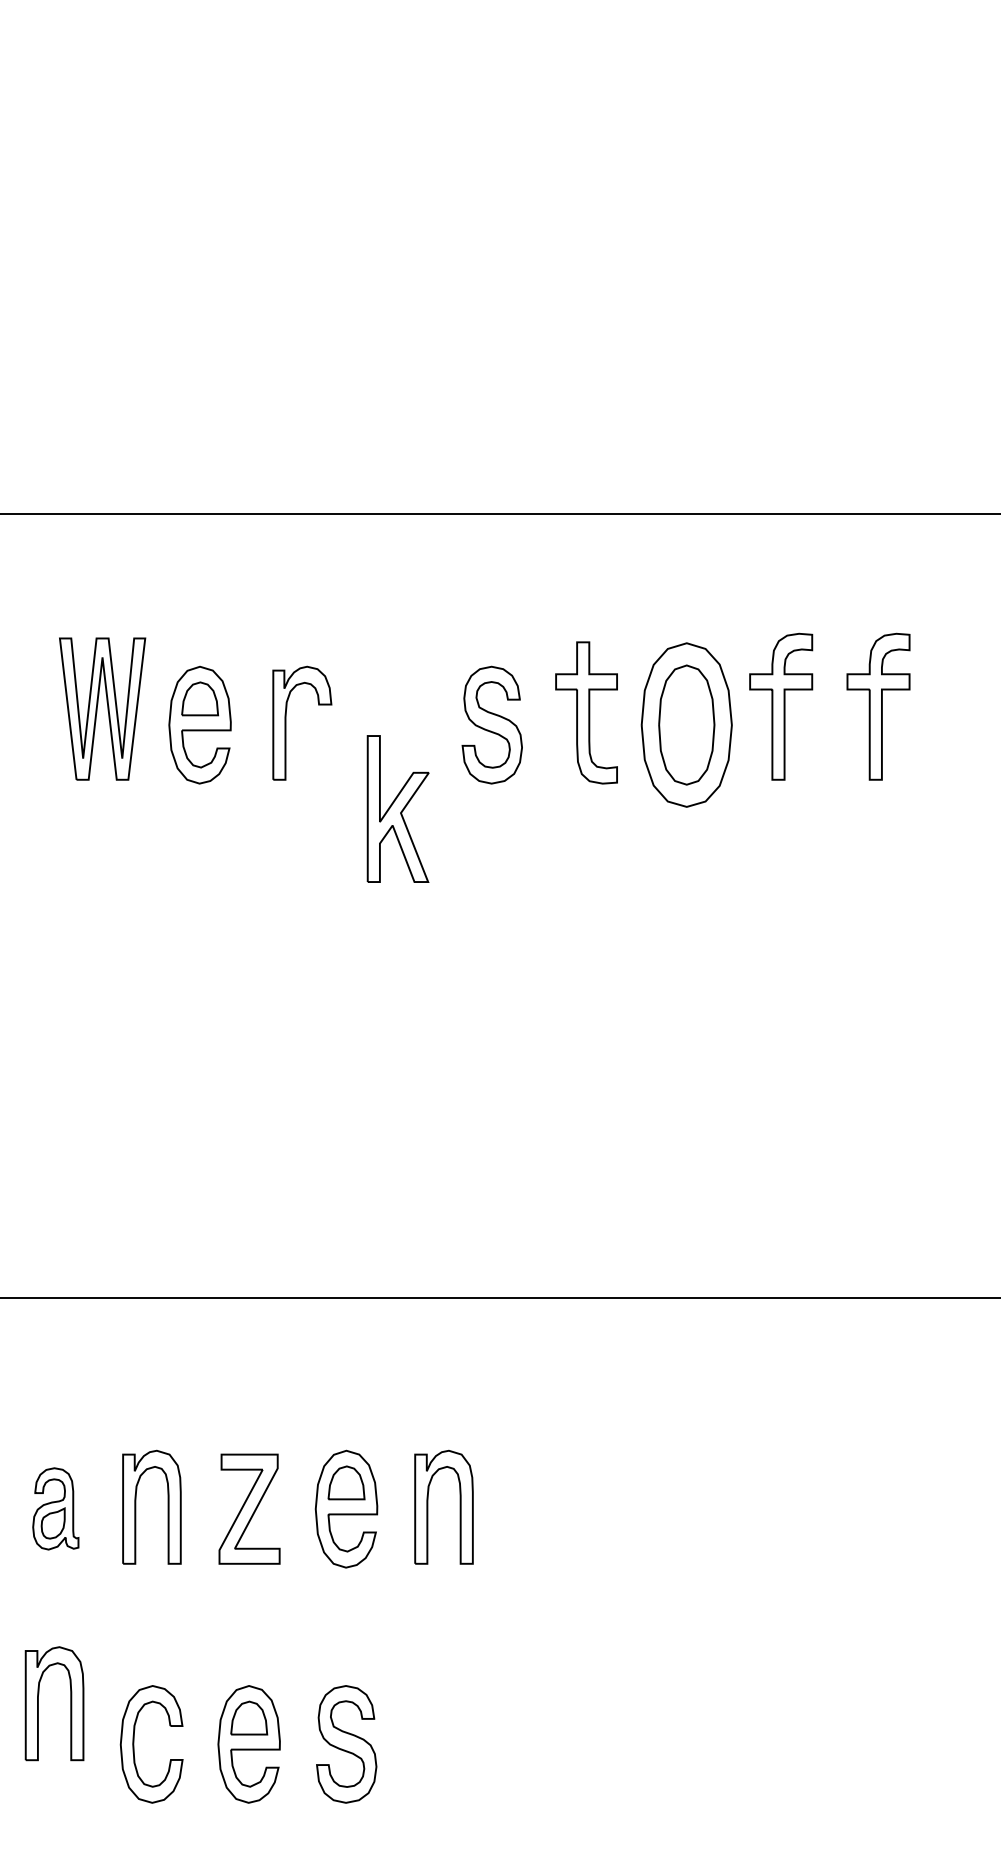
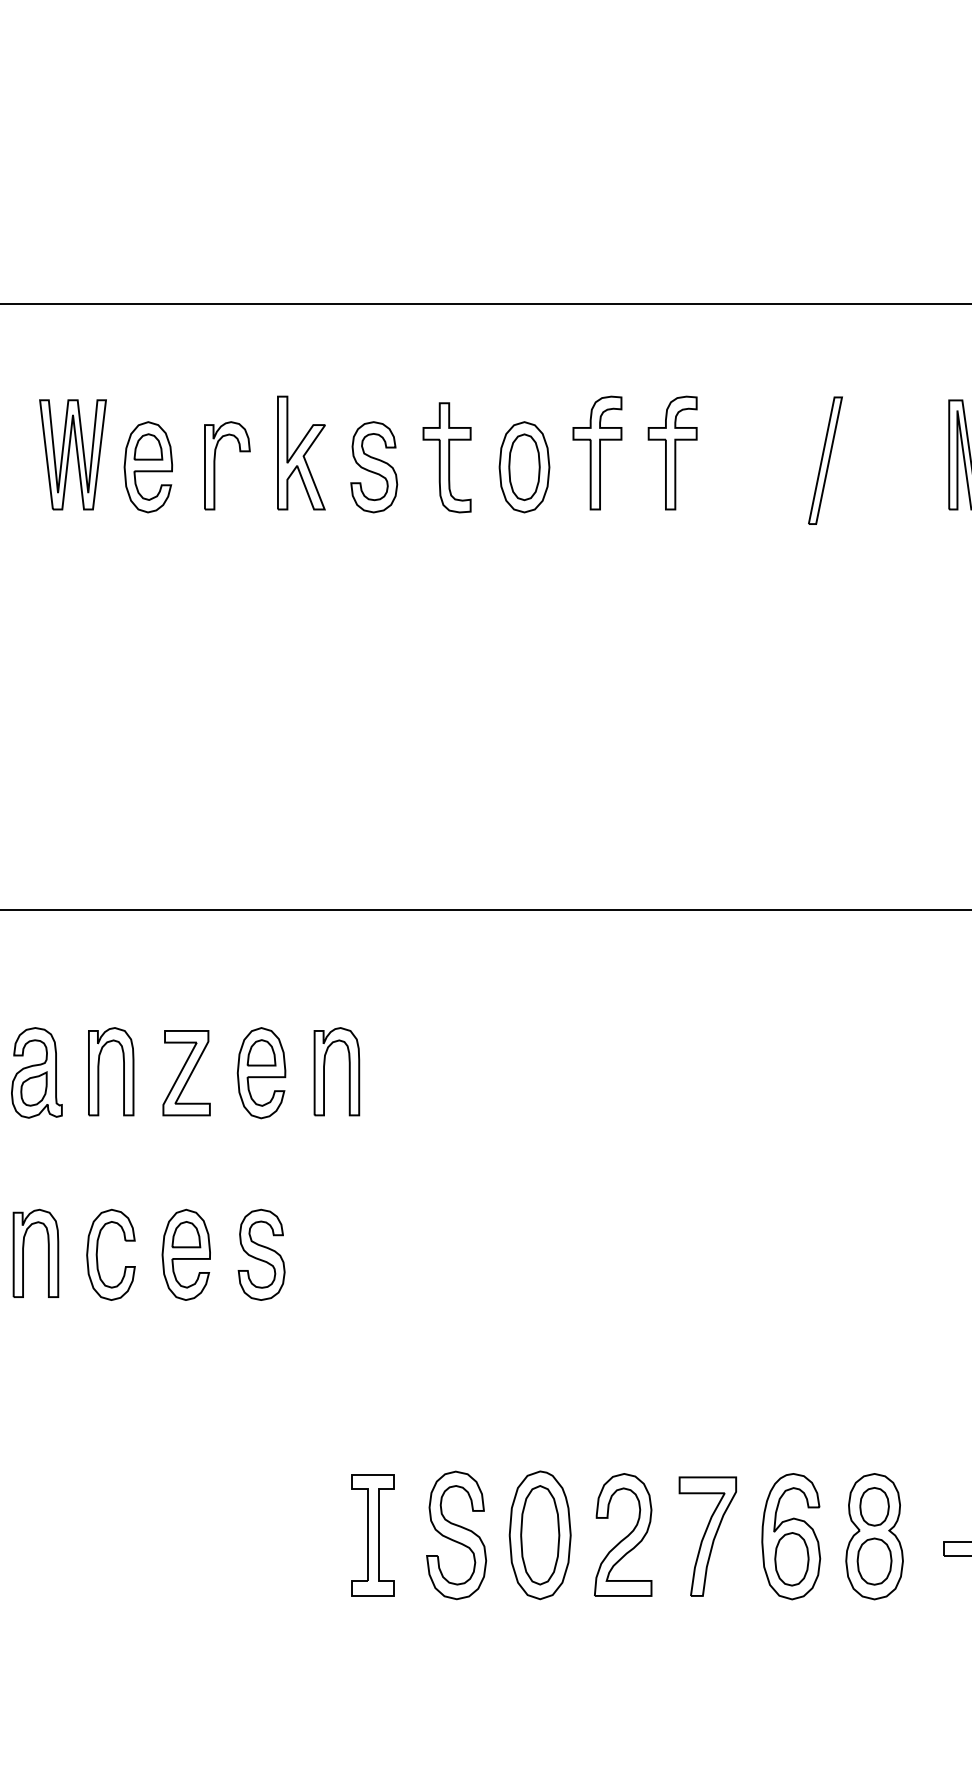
part: (686, 725) -> (524, 467), size x0.71
part: (398, 808) -> (301, 452), moved
part: (55, 1508) -> (36, 1072), size x1.43
part: (38, 1702) -> (23, 1252), moved

